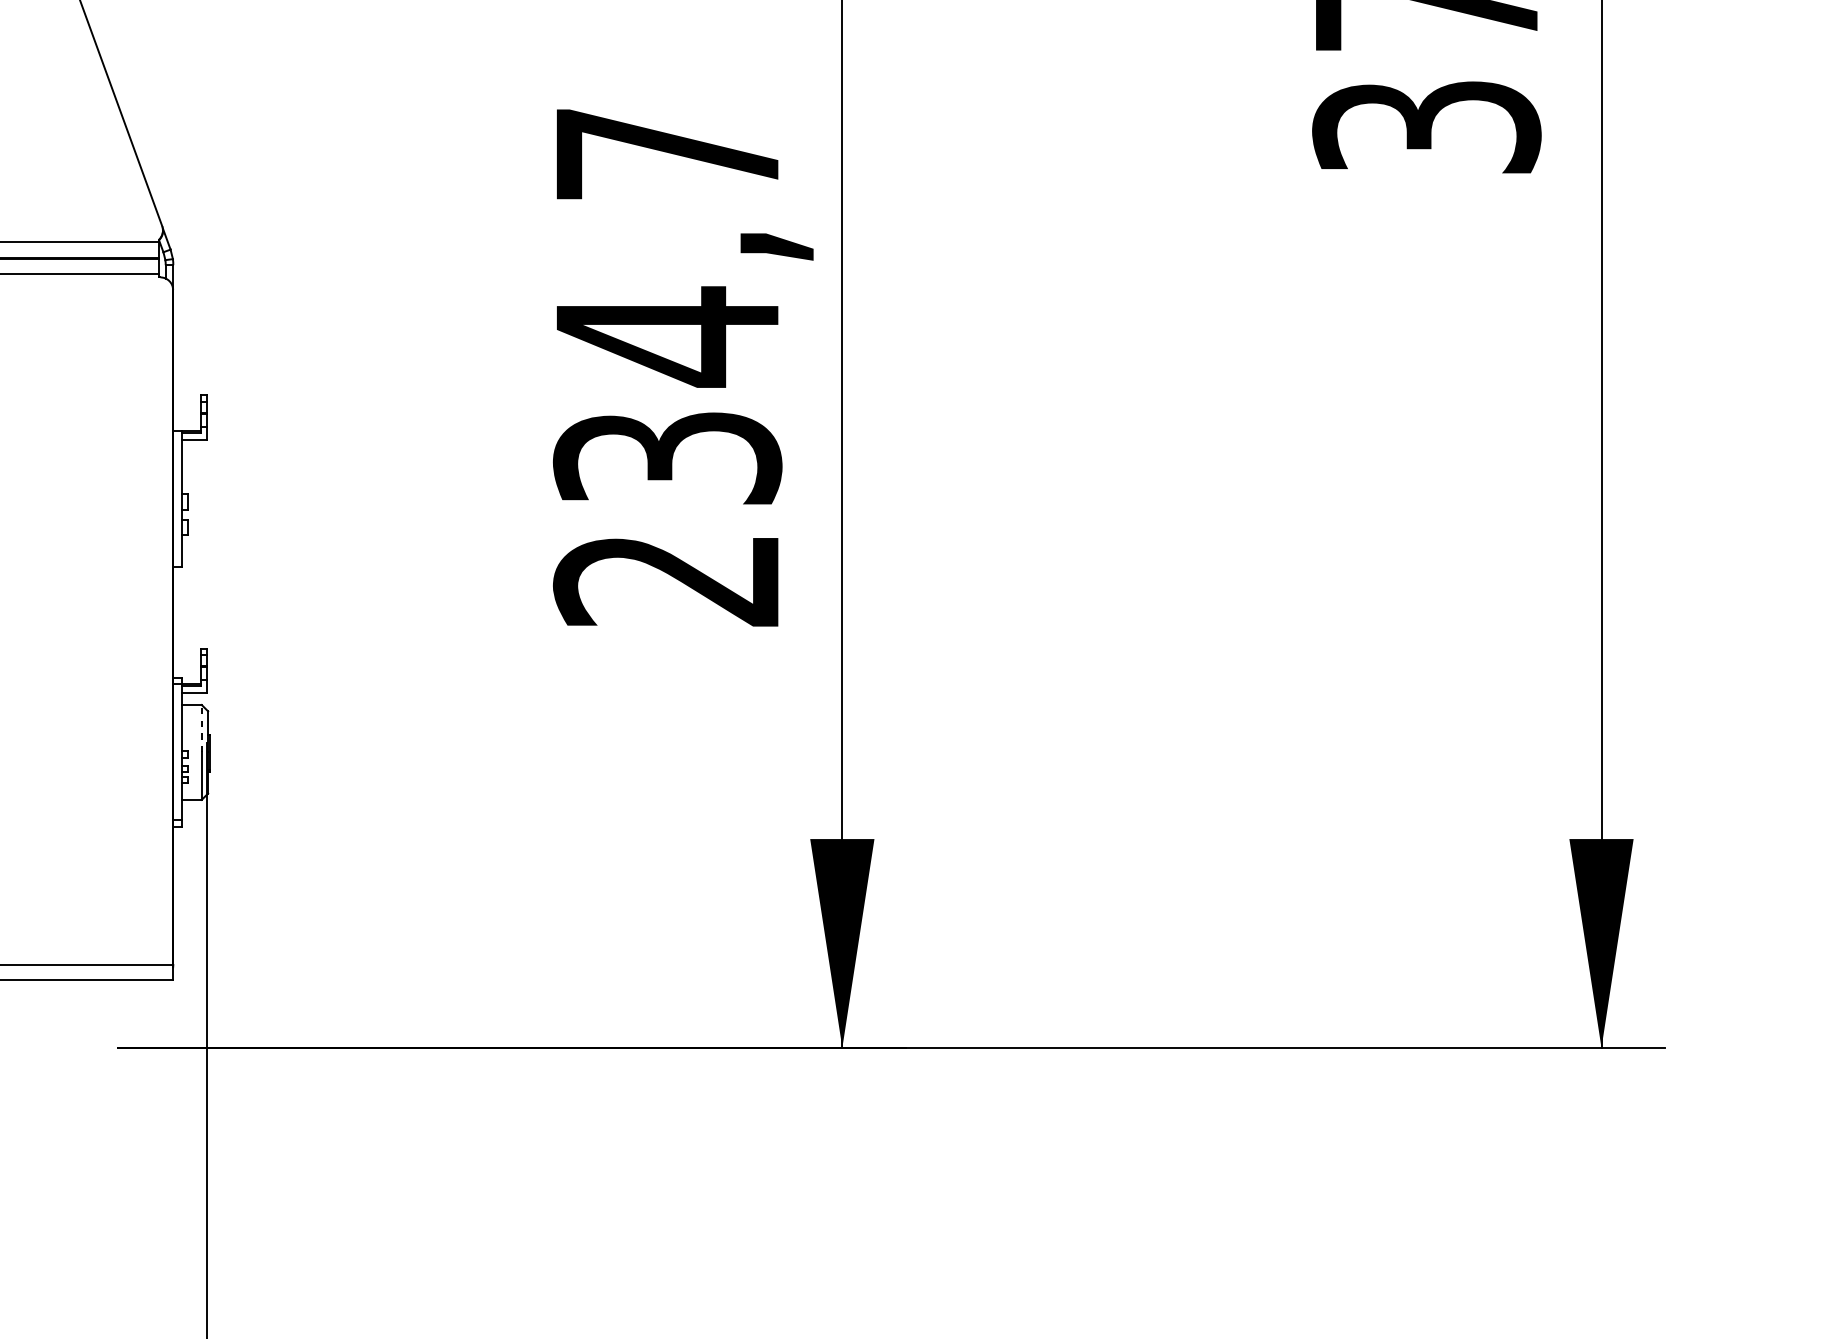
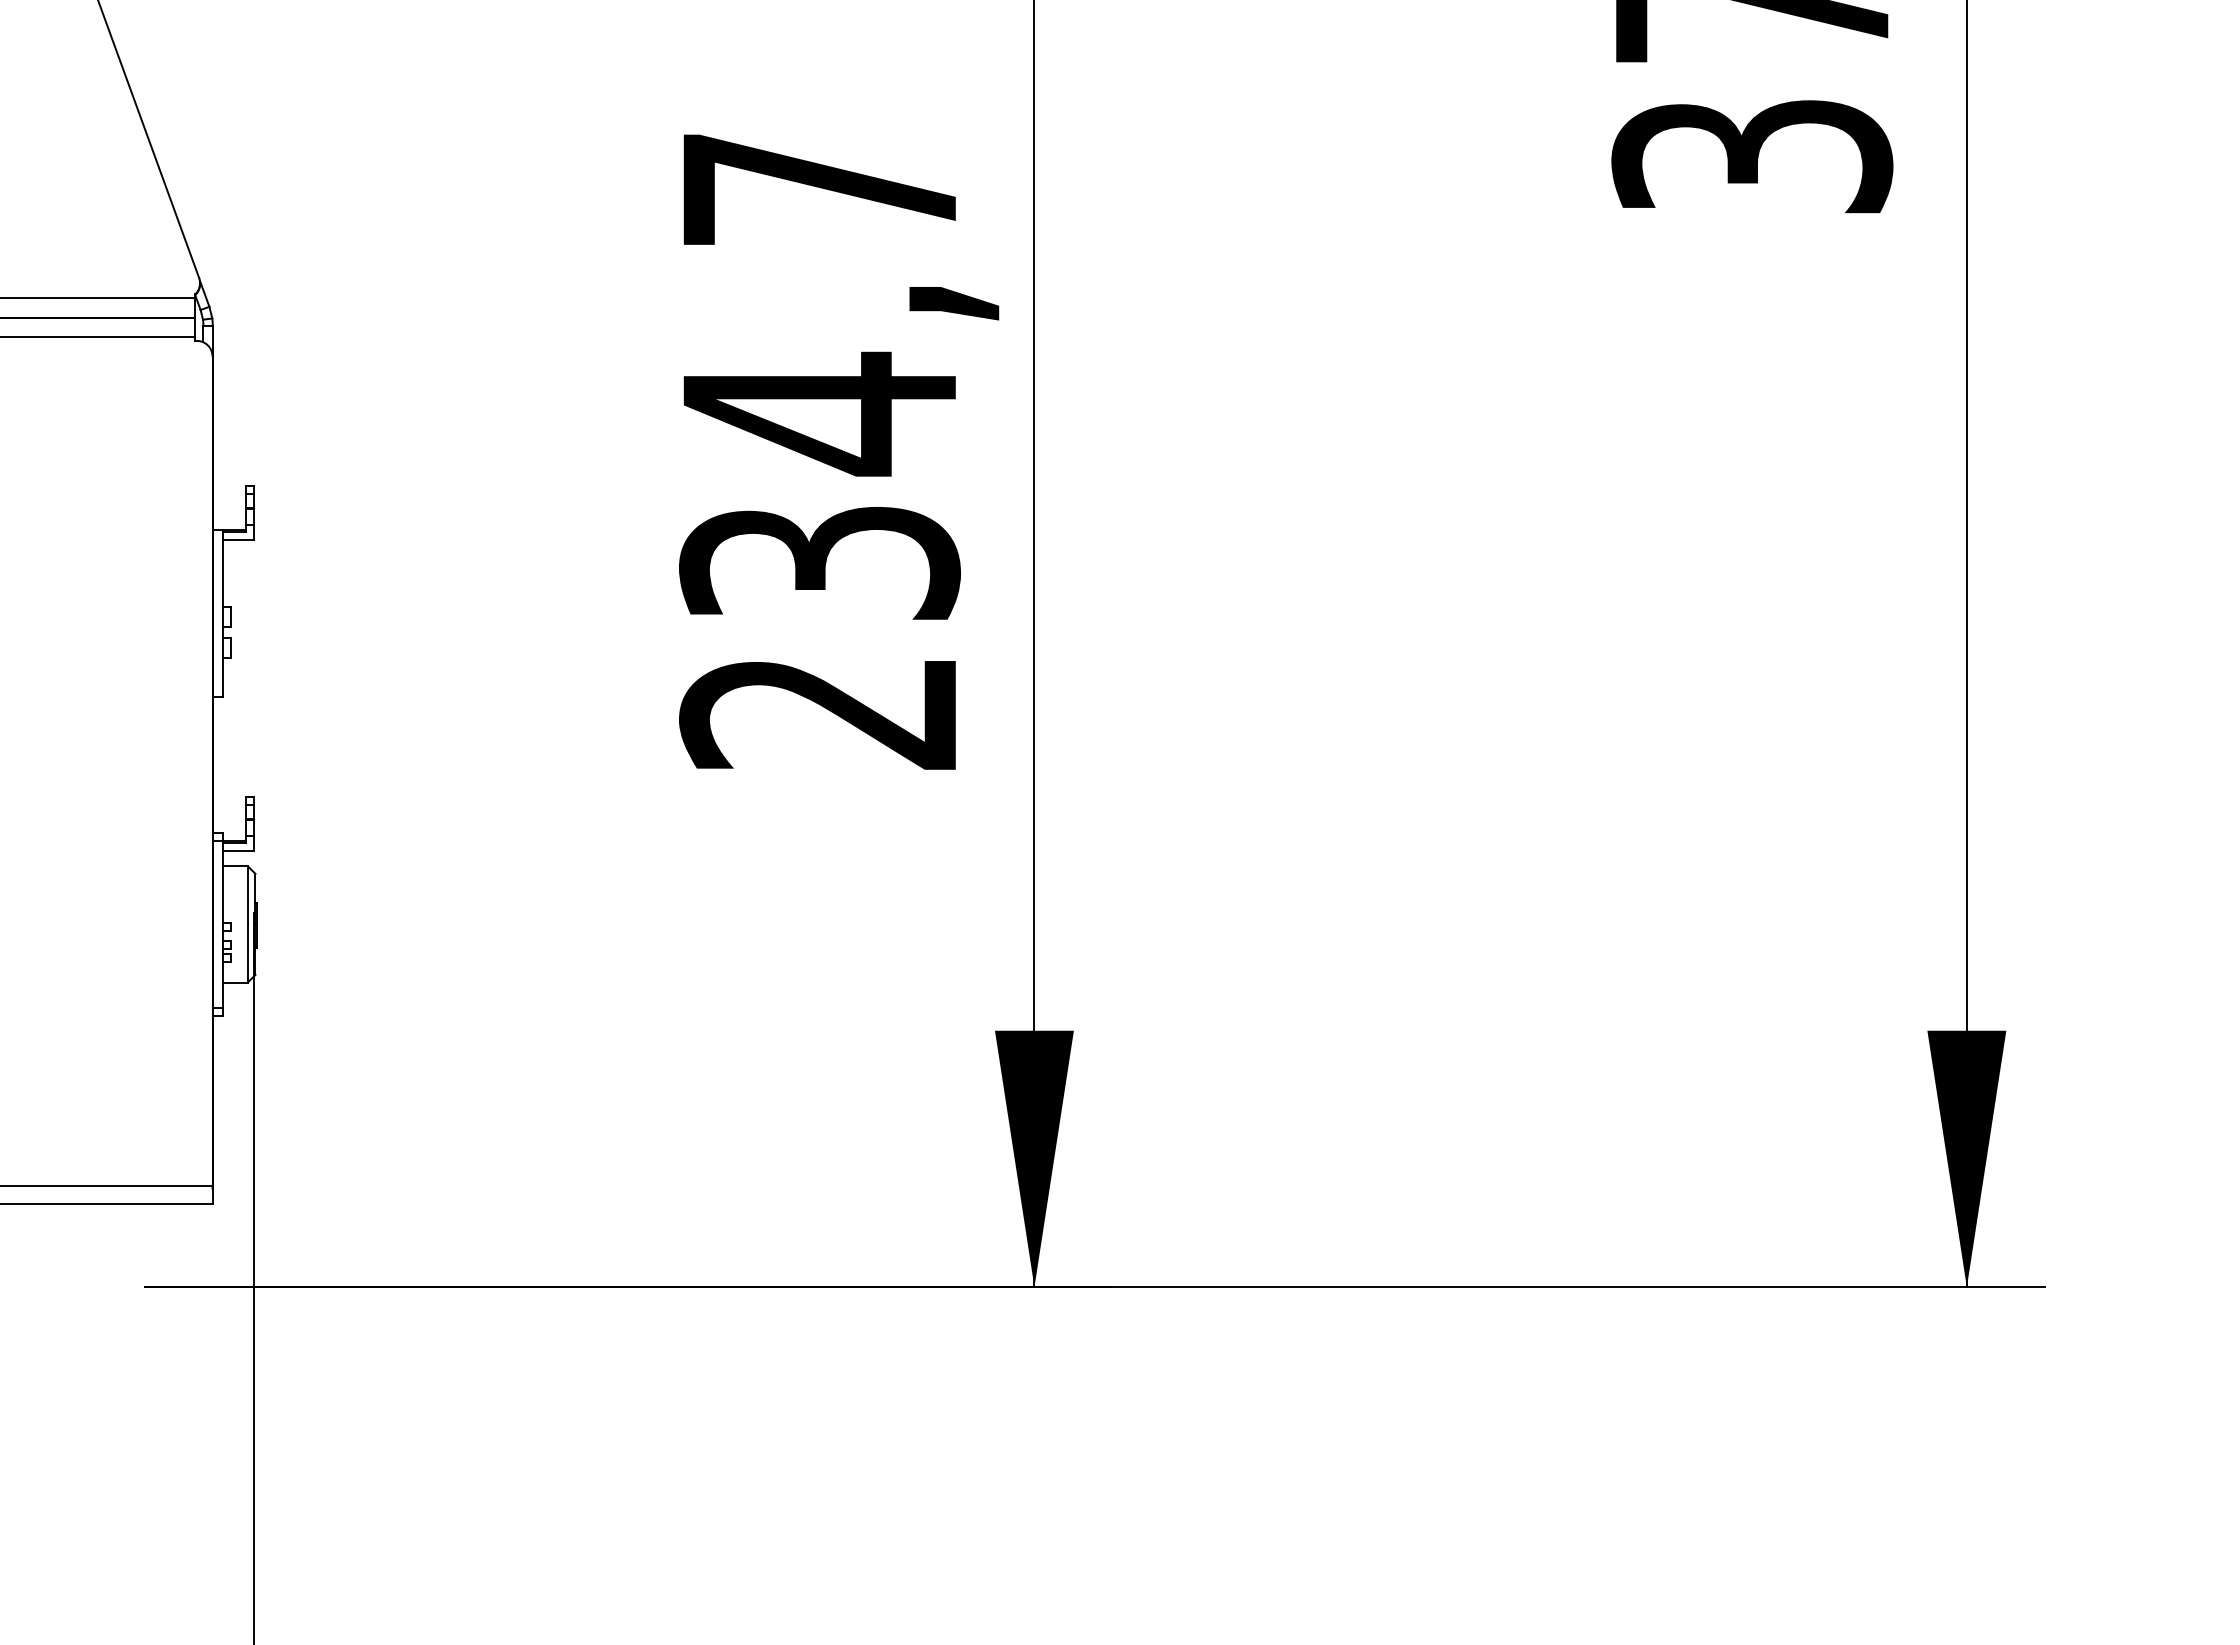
line: (201, 728) -> (247, 894), dashed -> solid

